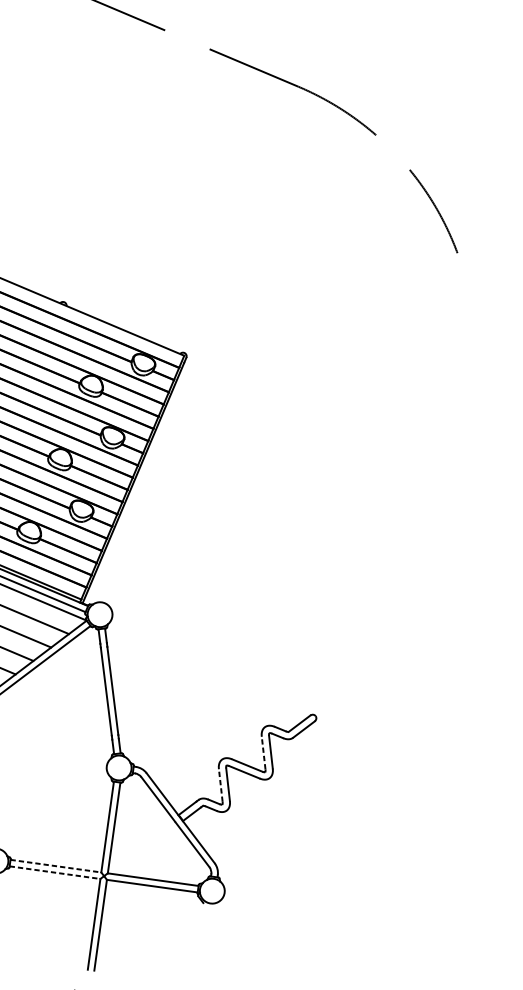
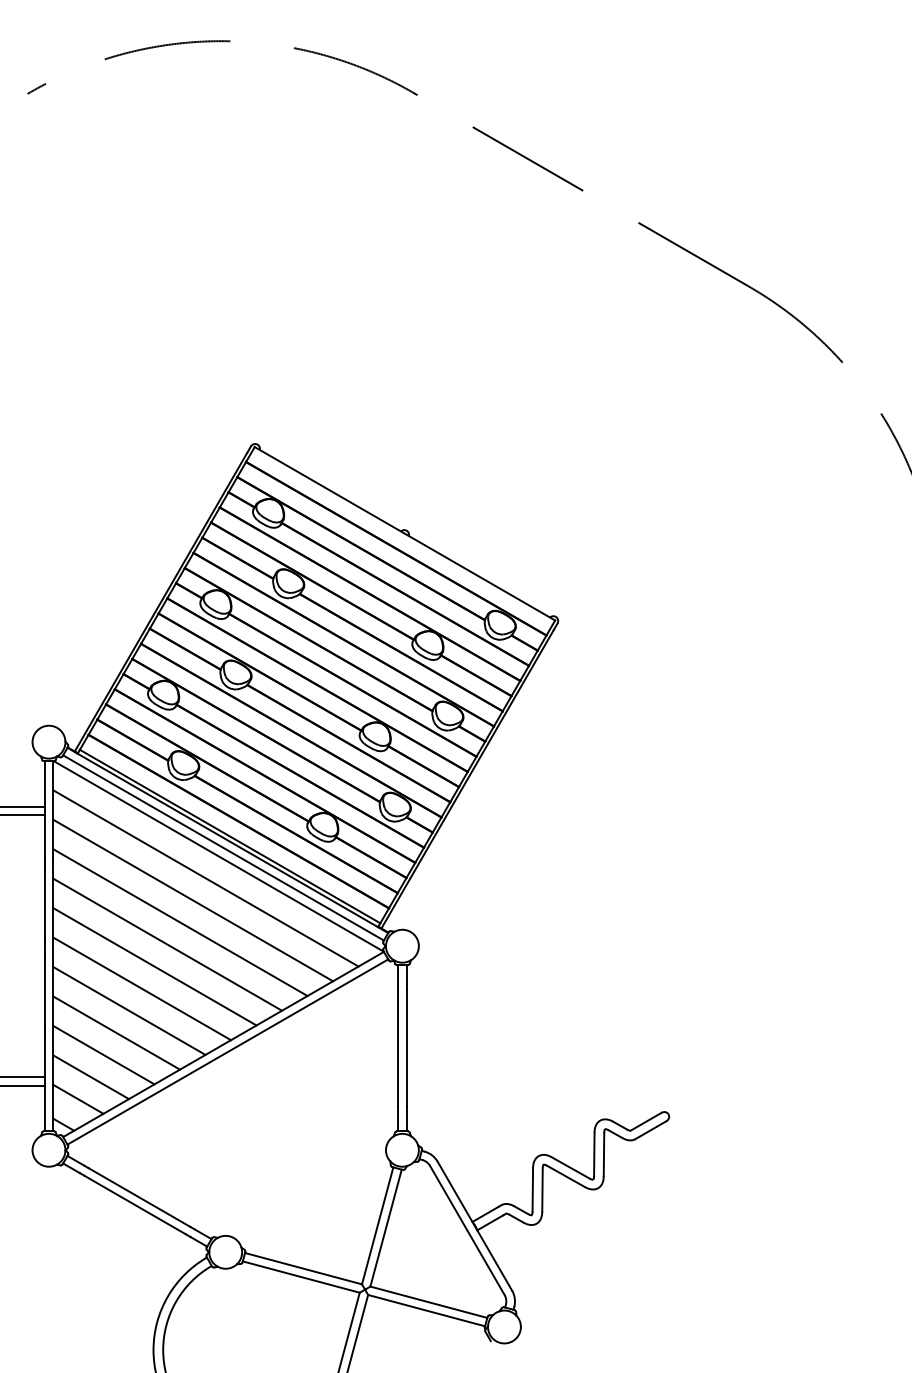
line: (263, 753) -> (594, 1154), dashed -> solid
line: (220, 785) -> (532, 1189), dashed -> solid
line: (55, 866) -> (303, 1268), dashed -> solid
line: (55, 872) -> (301, 1277), dashed -> solid

